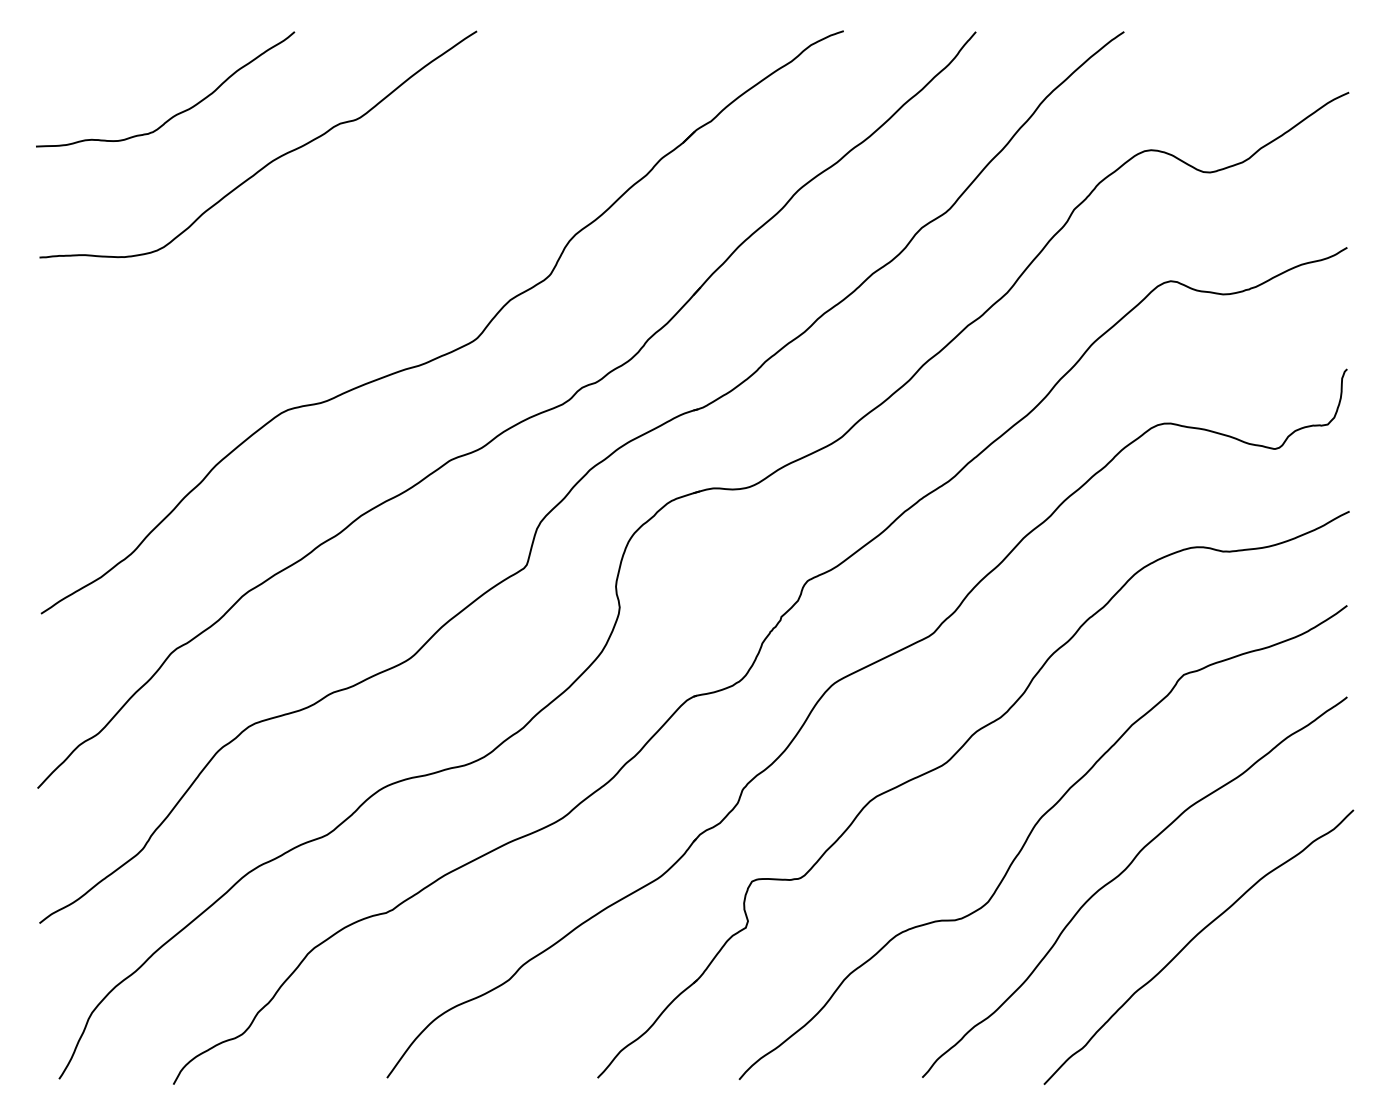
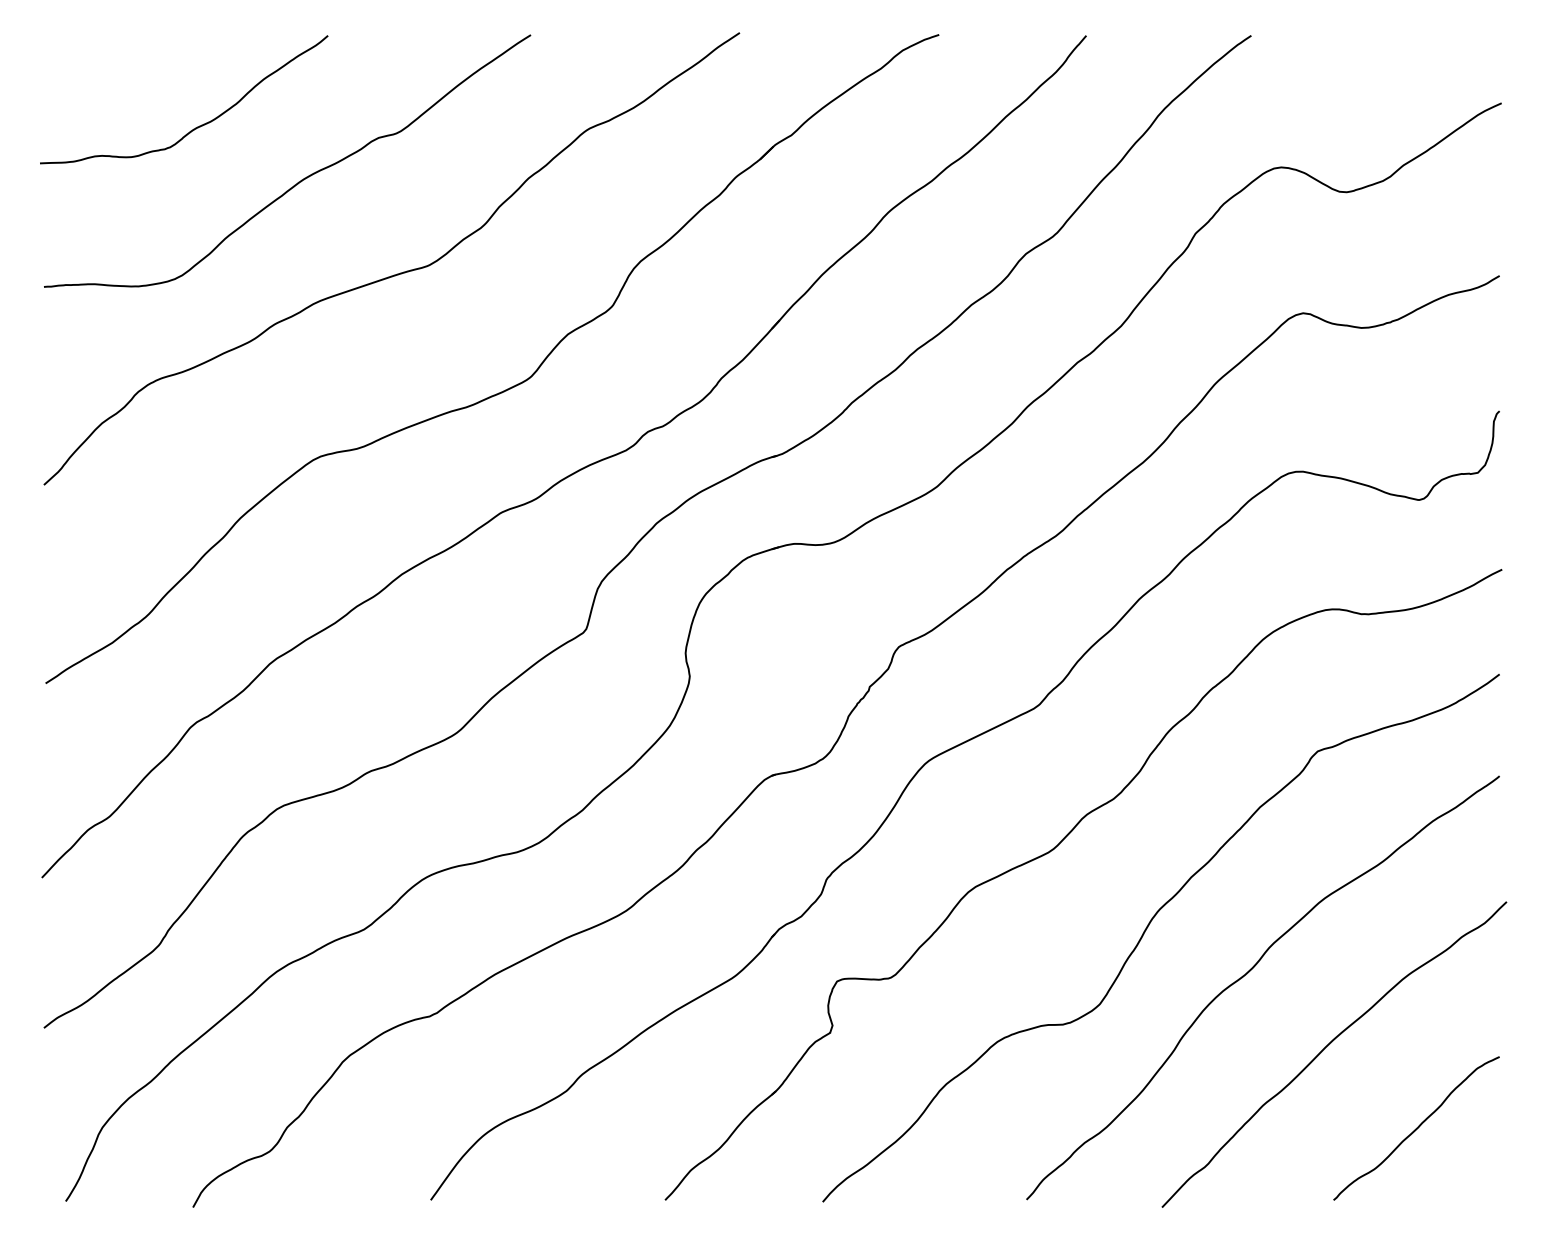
curve: (357, 245) -> (397, 273), added
curve: (1272, 1013) -> (1416, 1128), added

